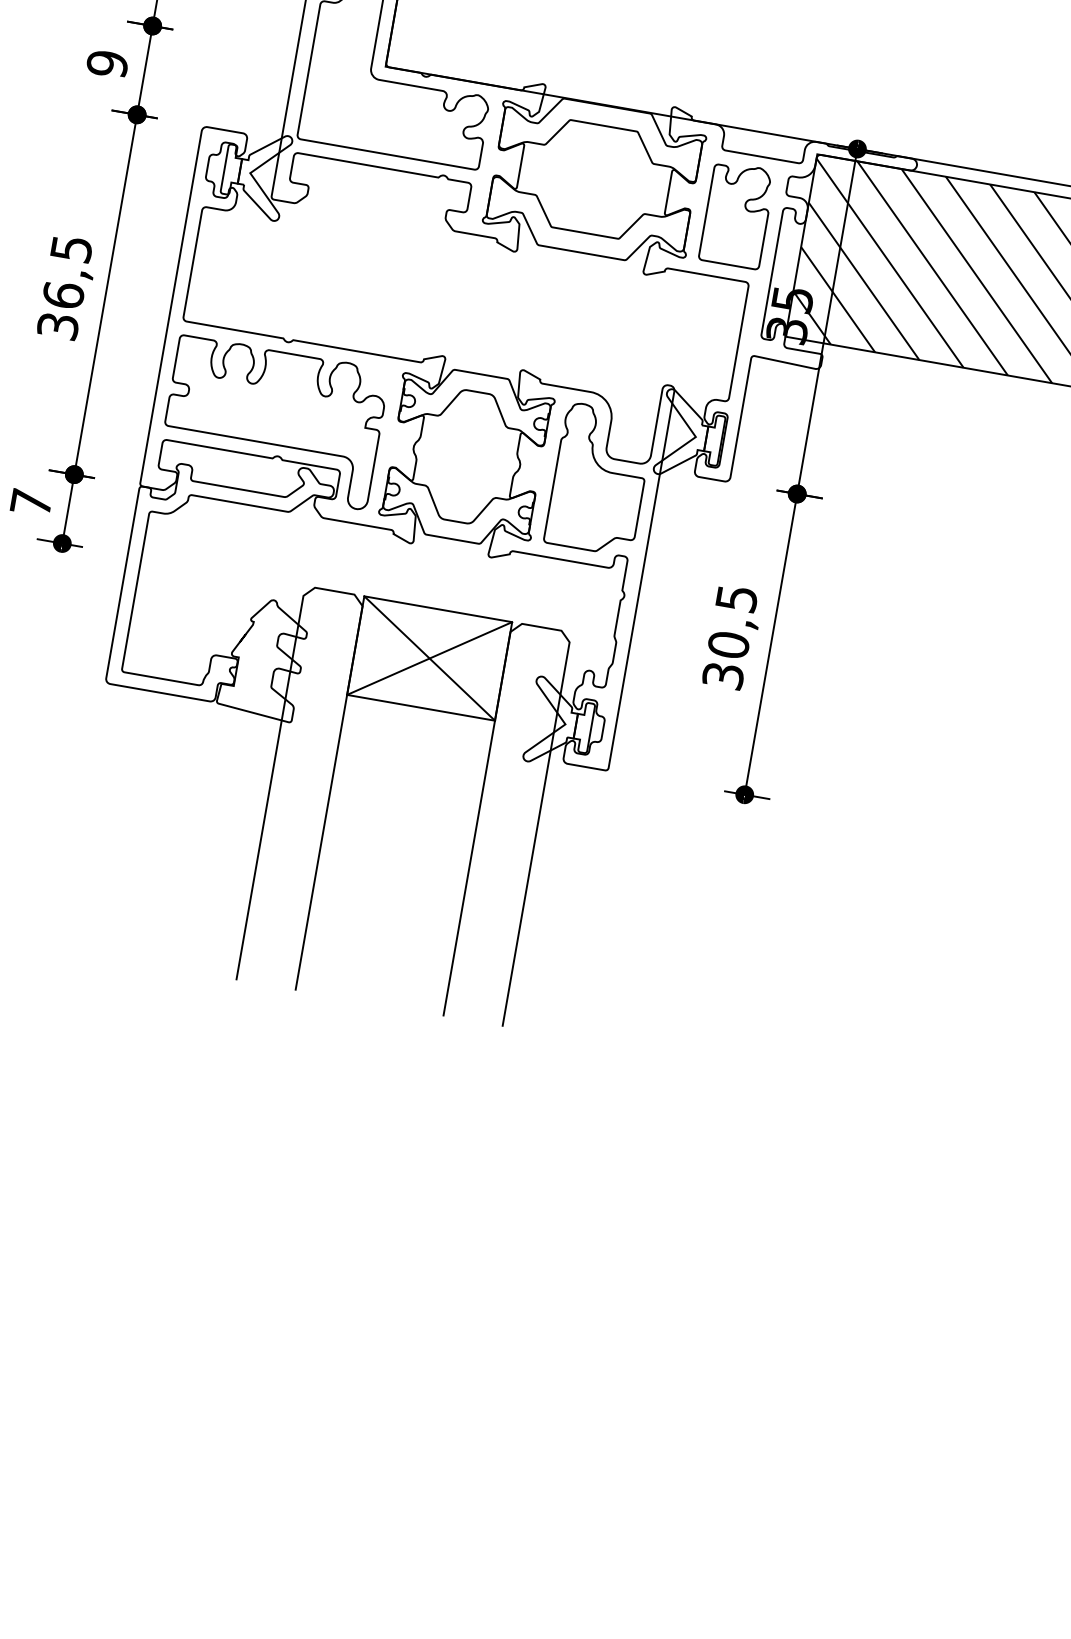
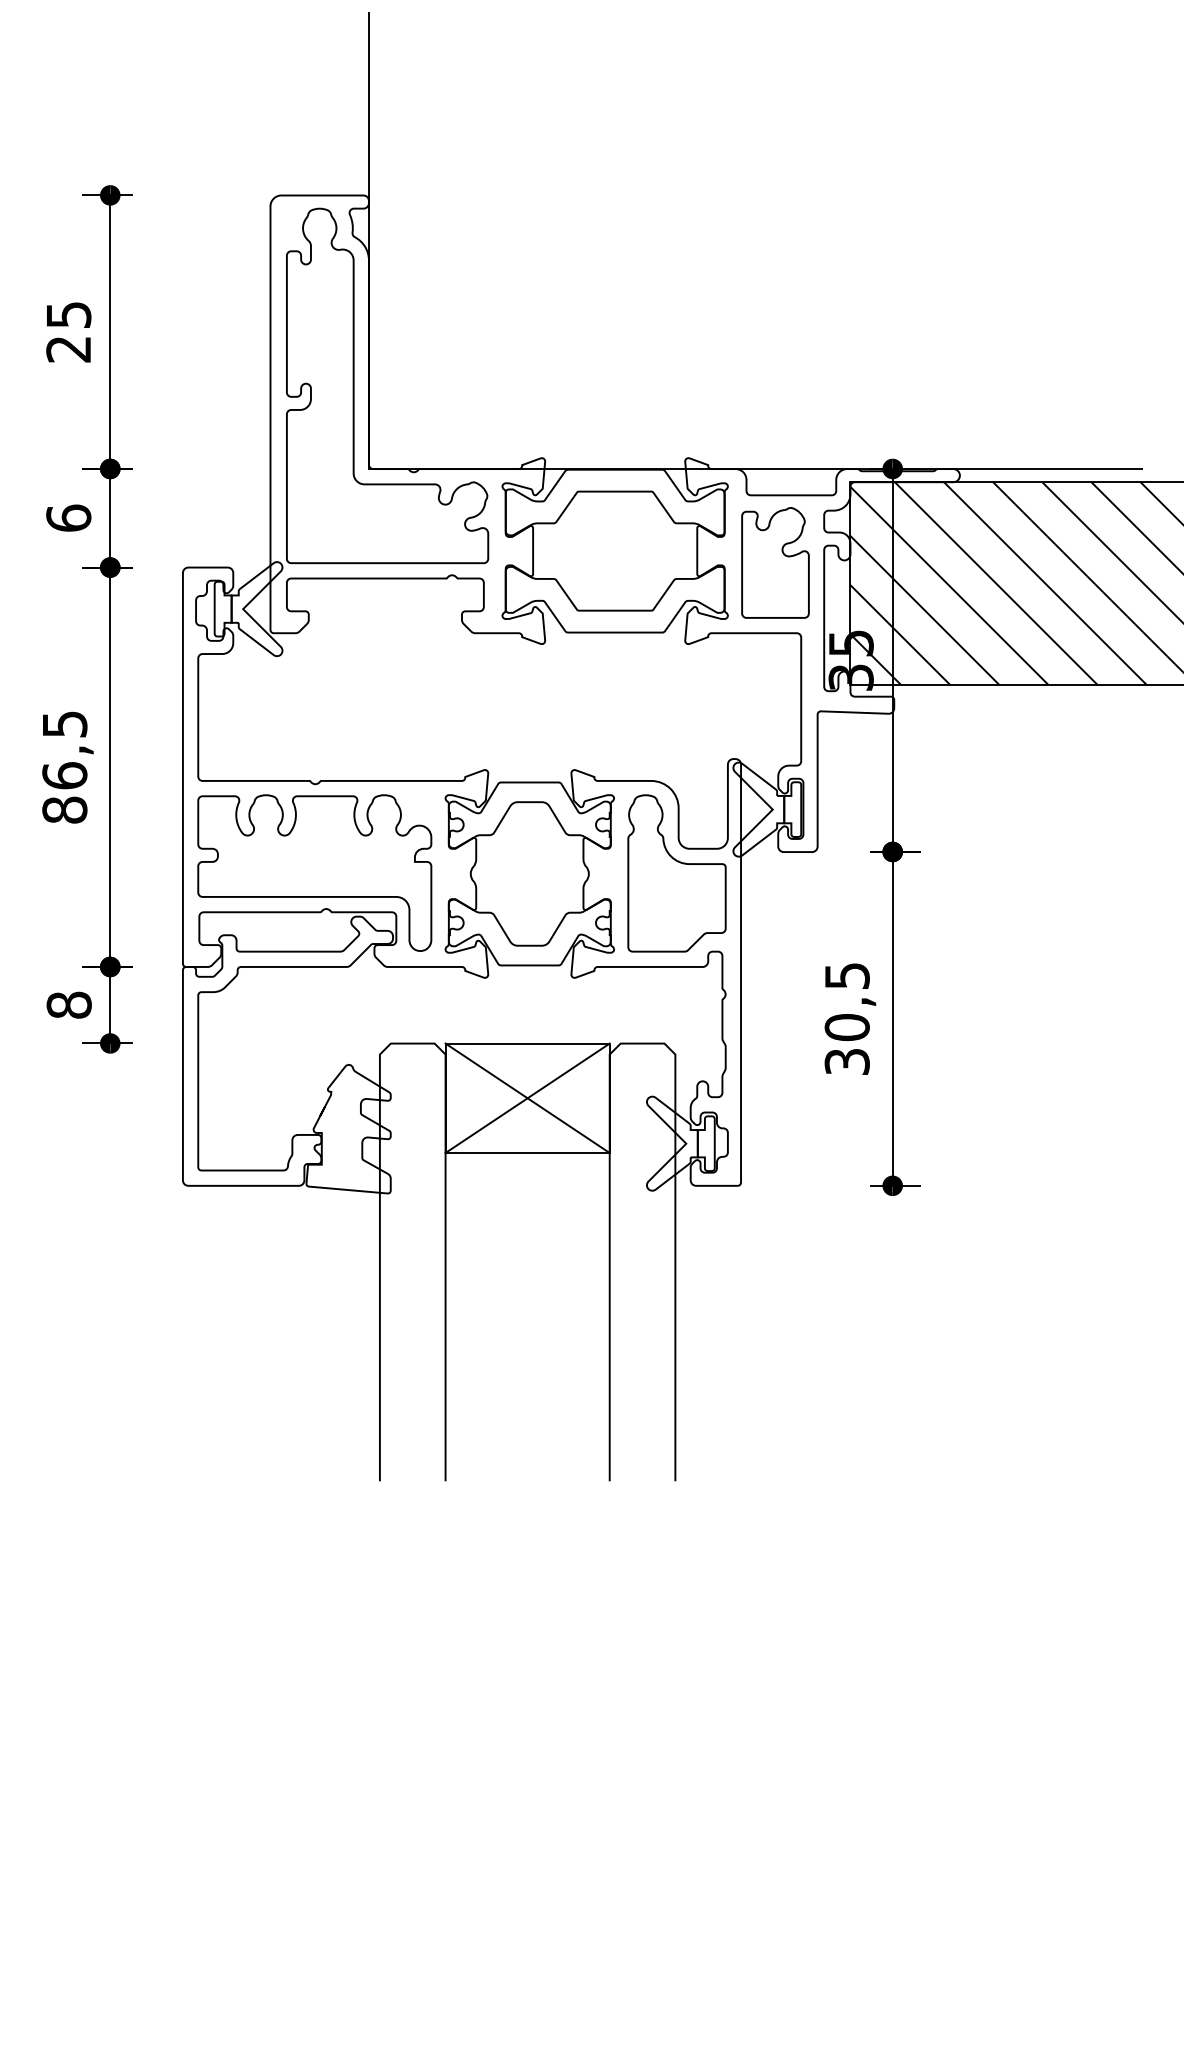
text: (107, 63) -> (68, 517), 9 -> 6
text: (57, 325) -> (64, 809), 36,5 -> 86,5
text: (30, 501) -> (68, 1004), 7 -> 8

